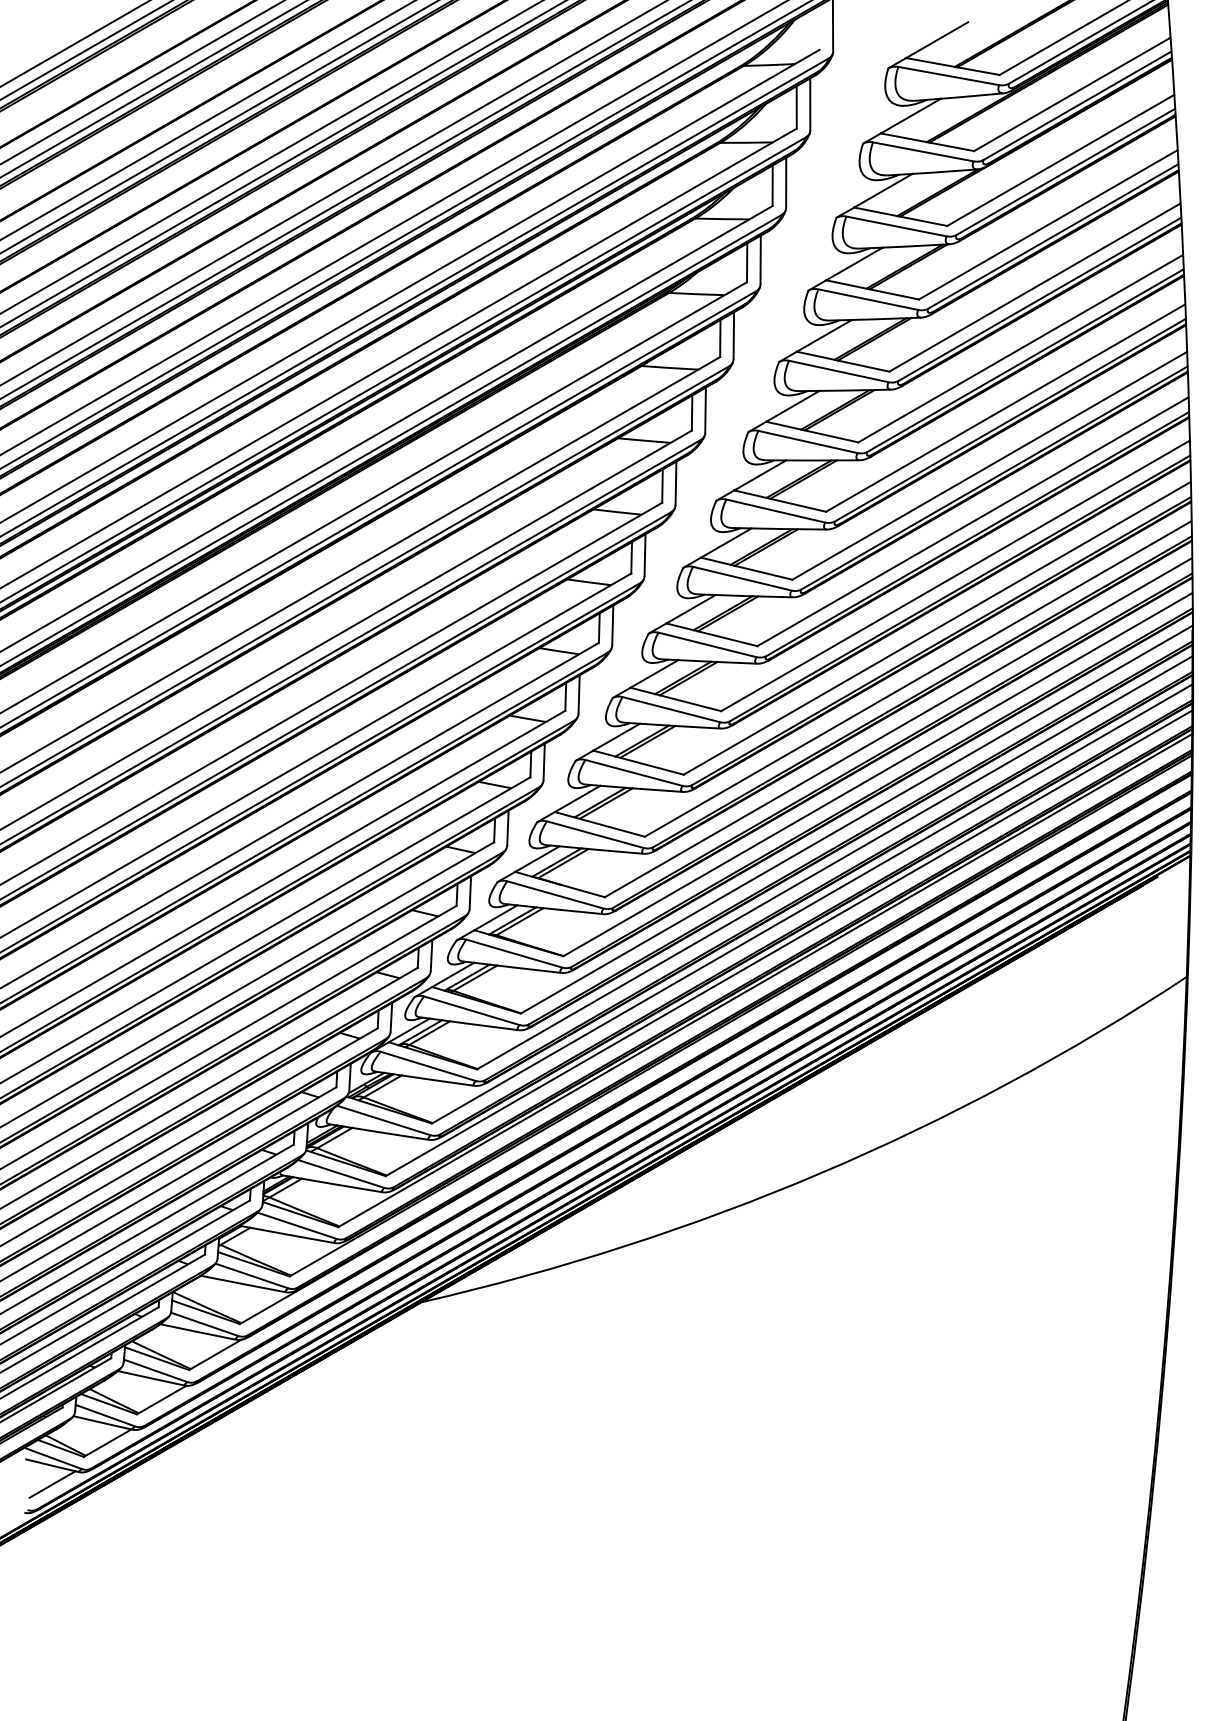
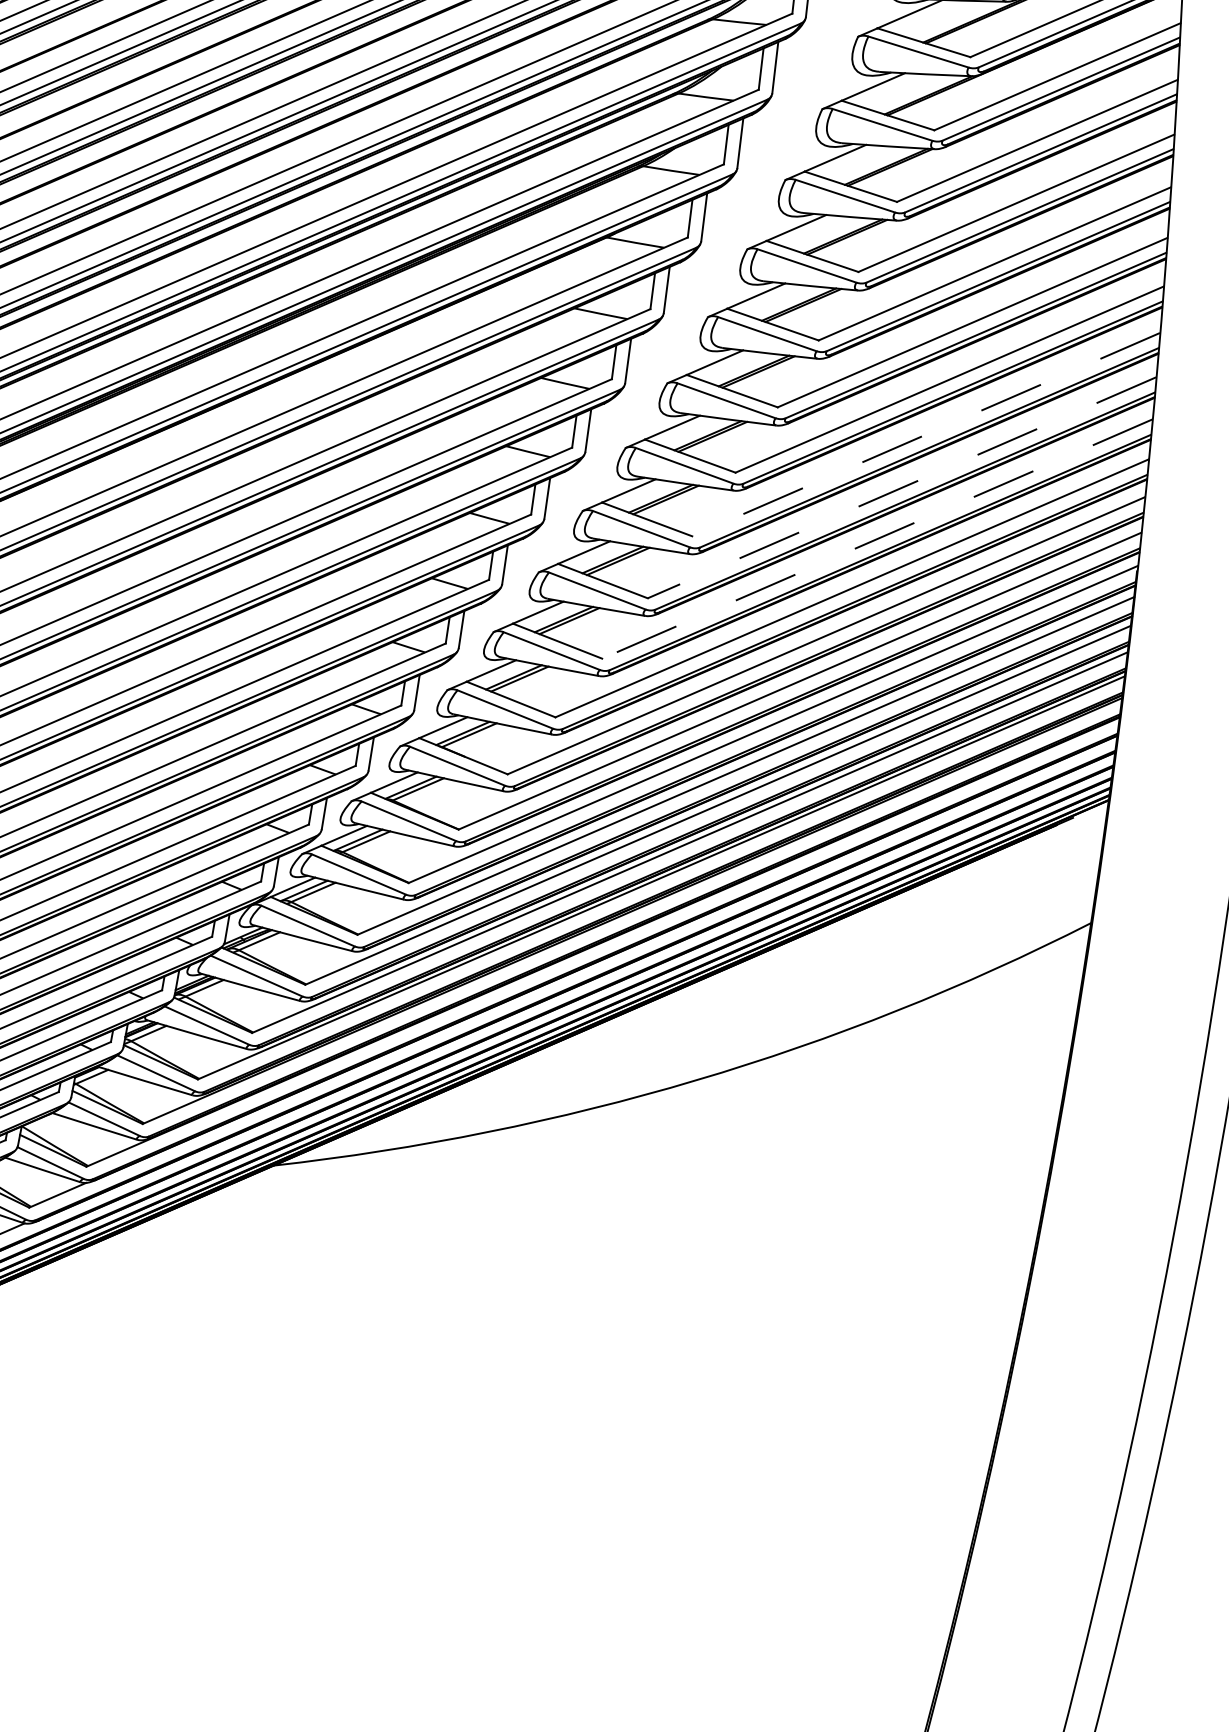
line: (972, 521) -> (925, 434), solid -> dashed
line: (954, 576) -> (901, 488), solid -> dashed
line: (937, 628) -> (877, 539), solid -> dashed

